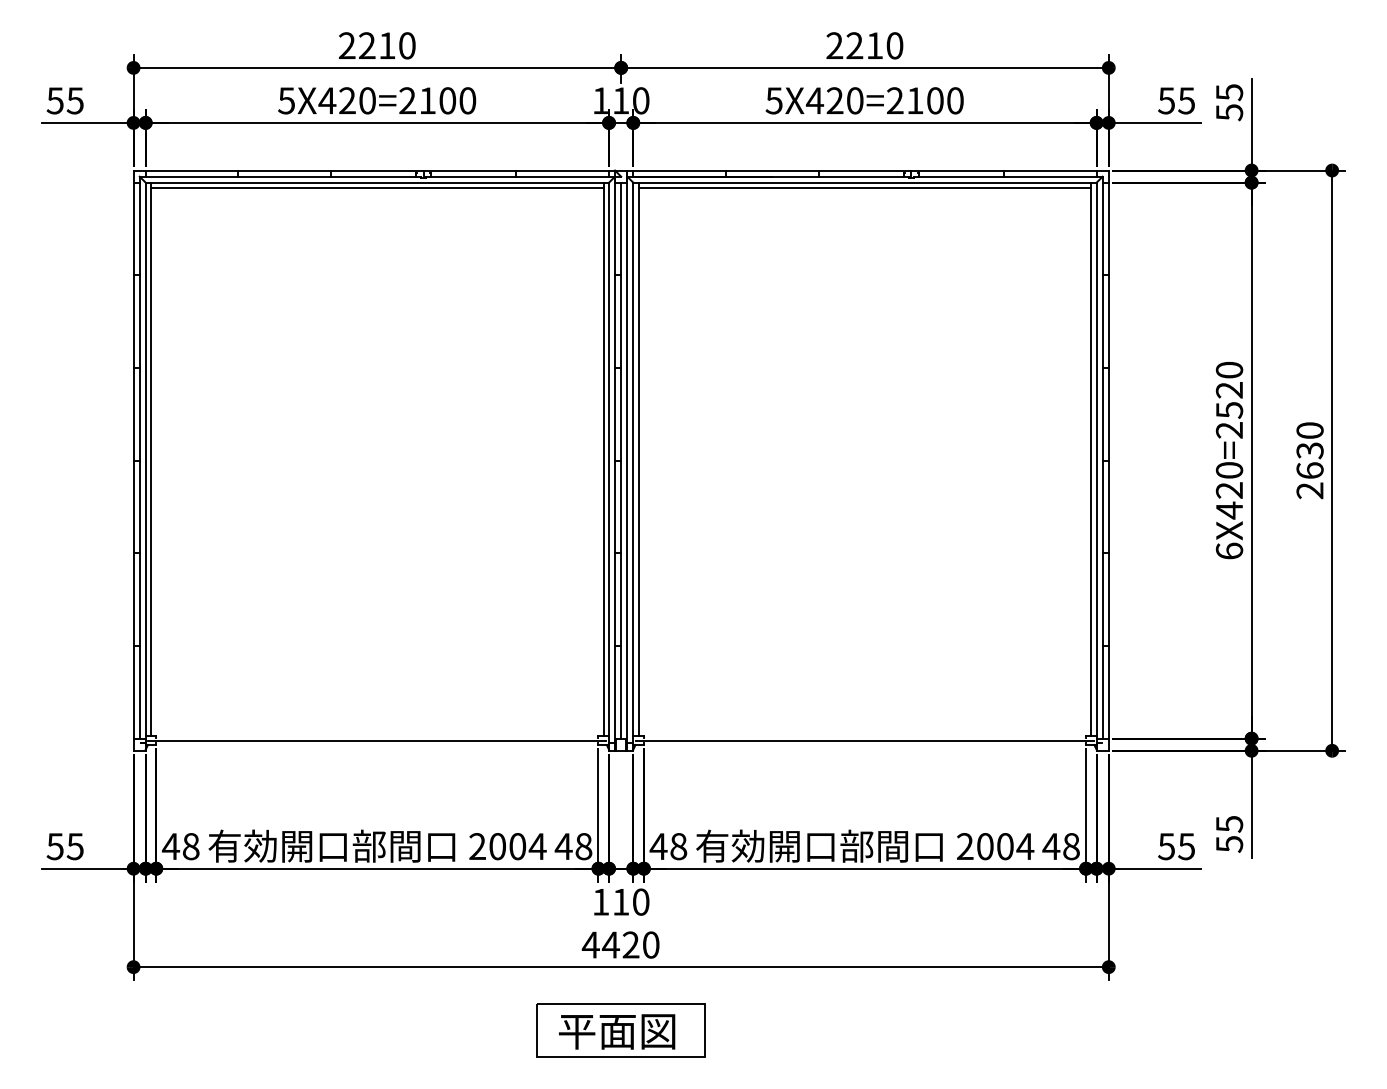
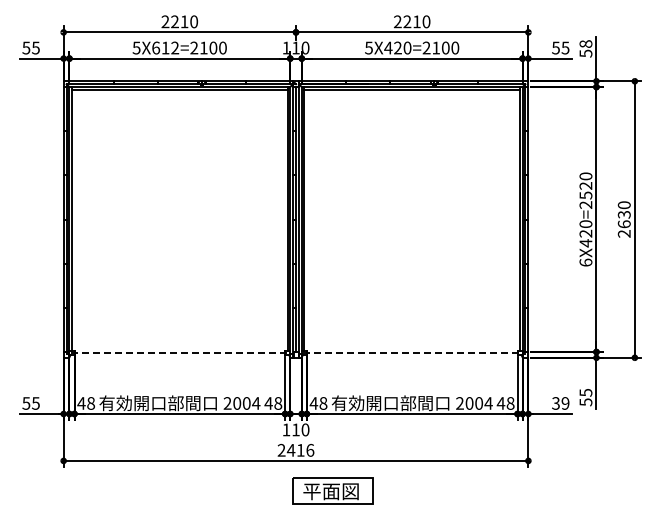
text: (1228, 93) -> (585, 44), 55 -> 58
text: (347, 99) -> (165, 47), 5X420=2100 -> 5X612=2100
line: (378, 741) -> (180, 353), solid -> dashed
line: (865, 741) -> (412, 353), solid -> dashed
text: (1176, 846) -> (560, 403), 55 -> 39
text: (620, 943) -> (295, 449), 4420 -> 2416
part: (620, 1029) -> (332, 490), moved

